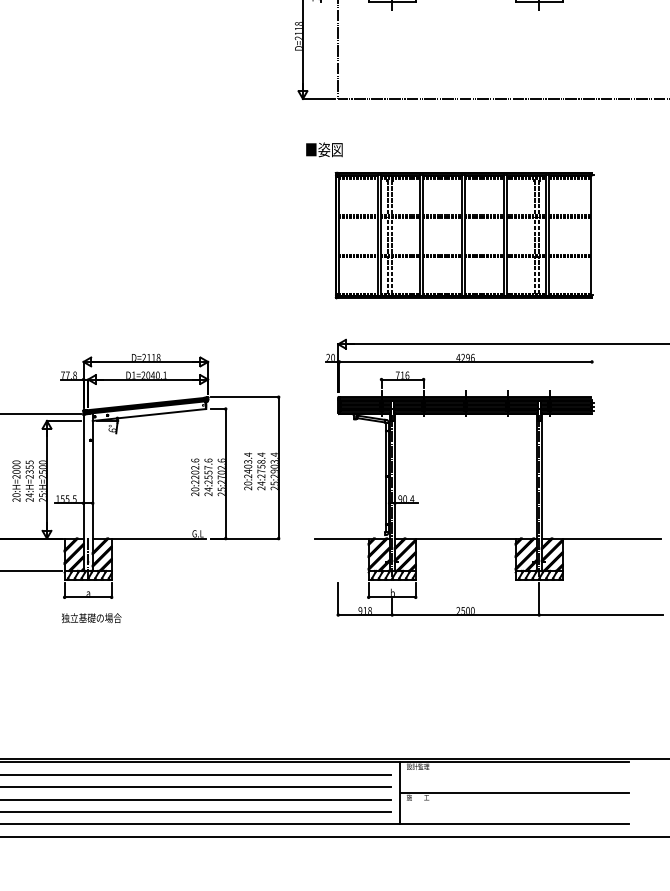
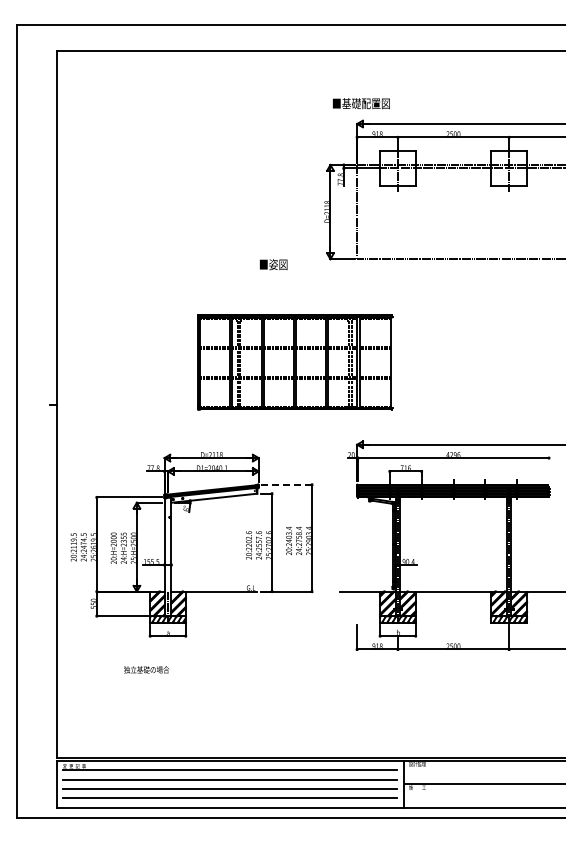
text: (324, 149) -> (273, 264), moved
part: (464, 235) -> (295, 362), moved
line: (244, 396) -> (286, 484), solid -> dashed
text: (91, 617) -> (146, 669), moved

